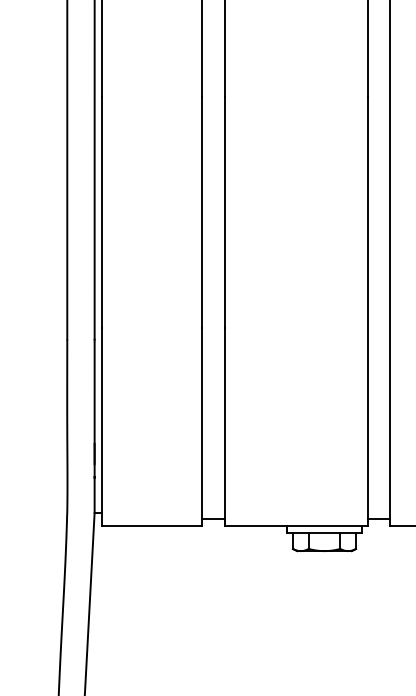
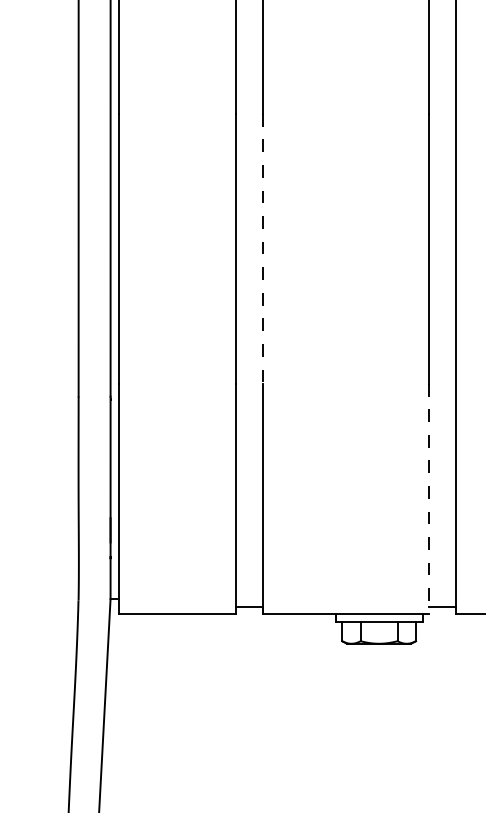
line: (225, 212) -> (263, 248), solid -> dashed
line: (367, 427) -> (429, 499), solid -> dashed

